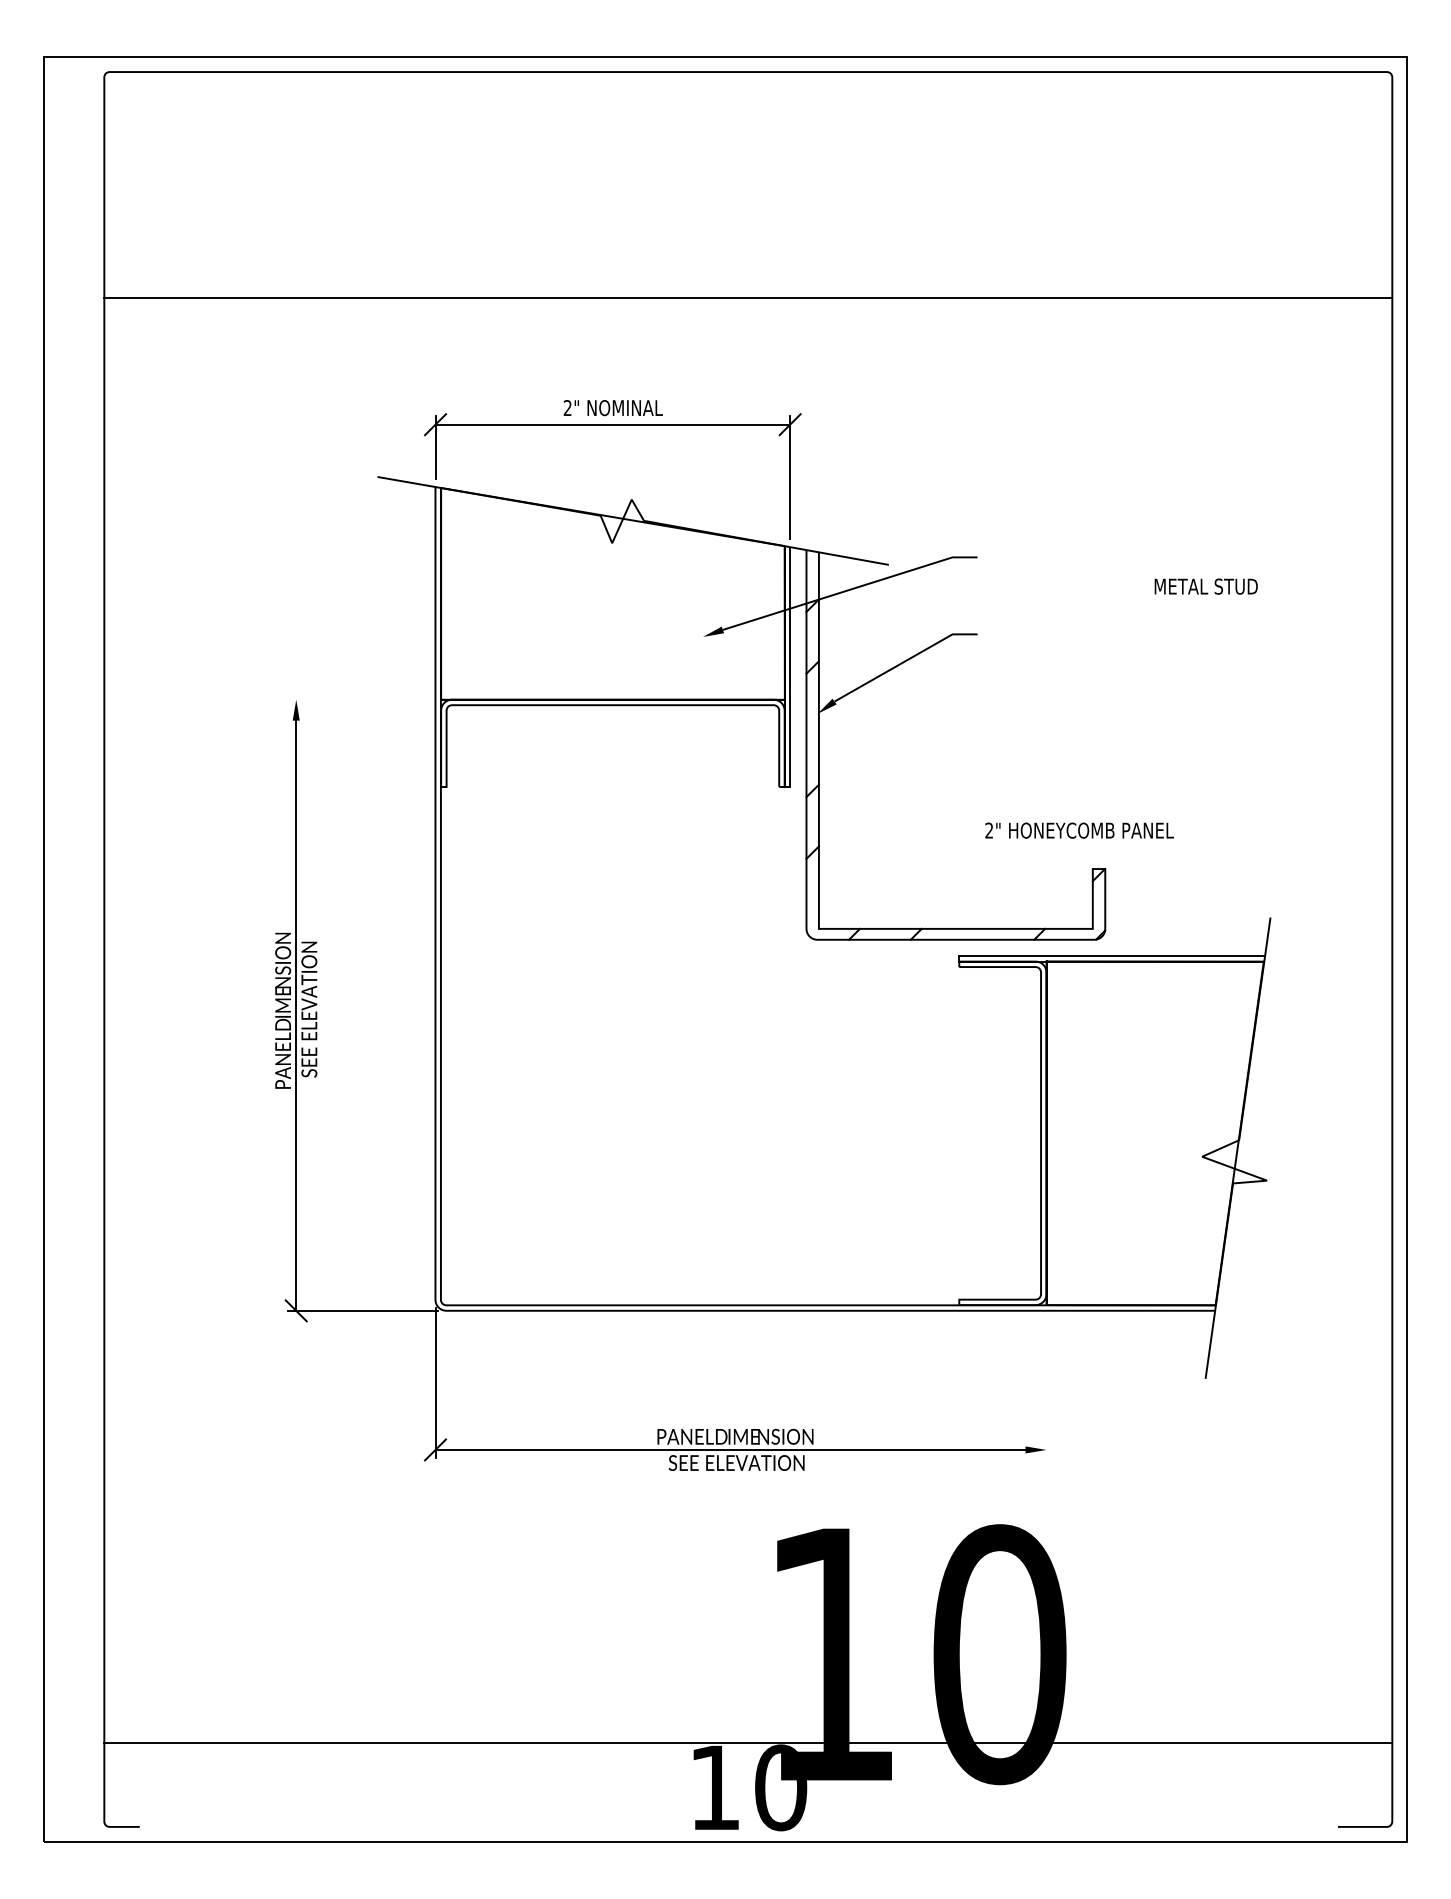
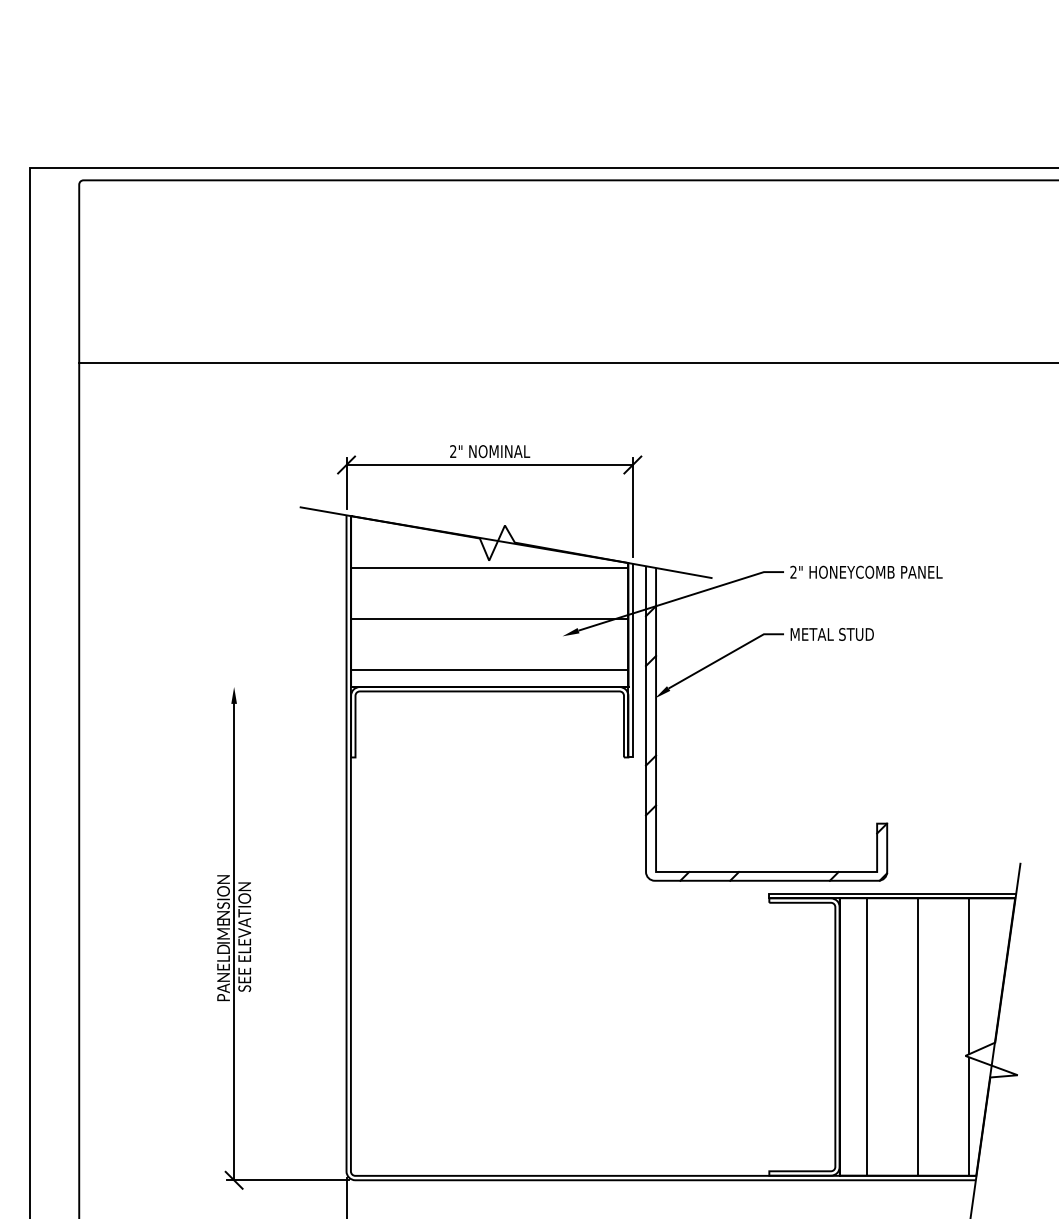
hatch: (612, 583) -> (489, 593), added
text: (1205, 586) -> (831, 634), moved
text: (1079, 830) -> (866, 572), moved
hatch: (1143, 1133) -> (918, 1037), added

